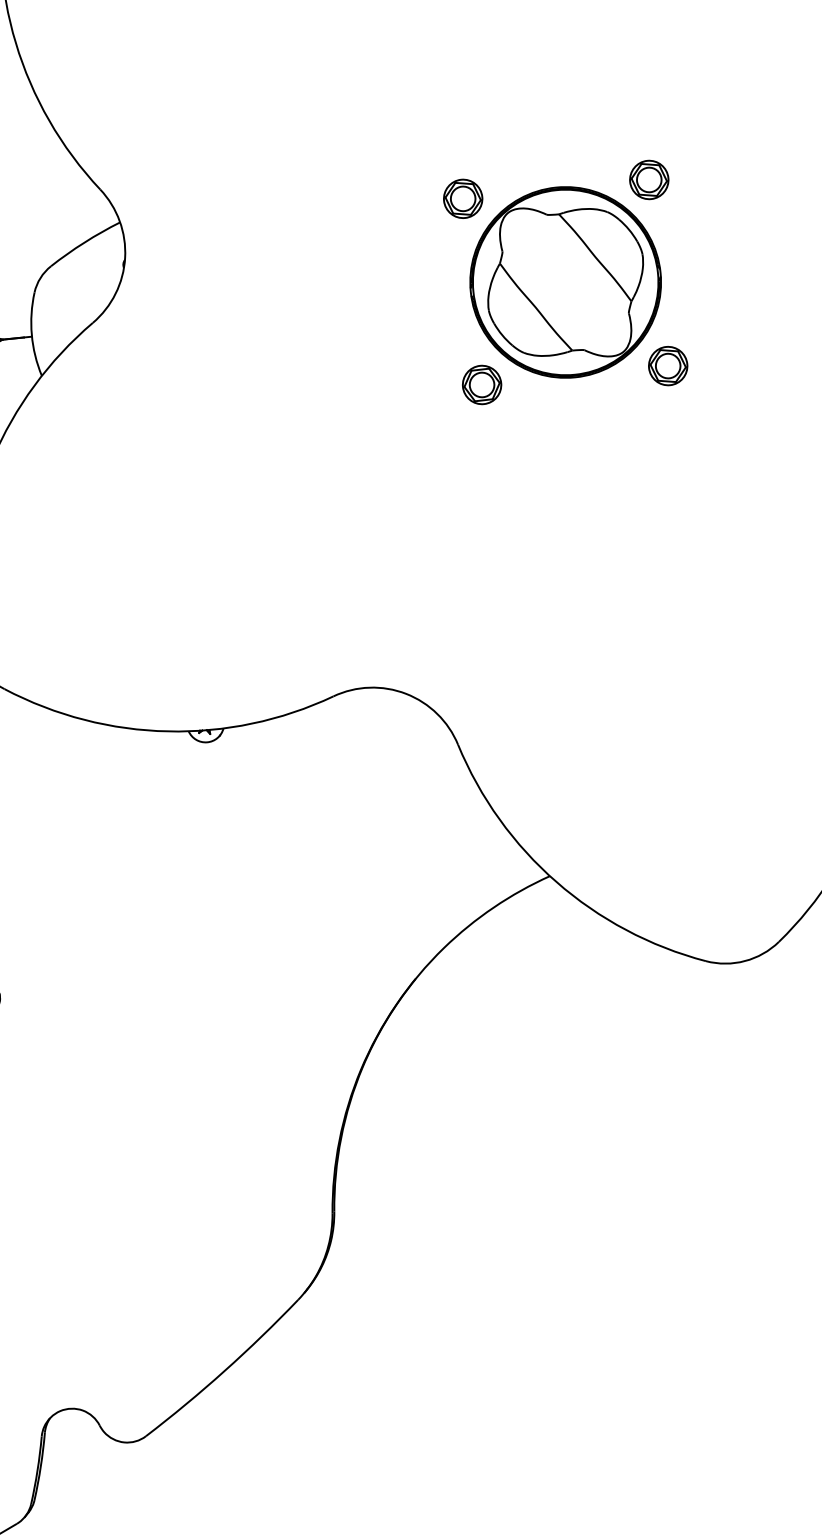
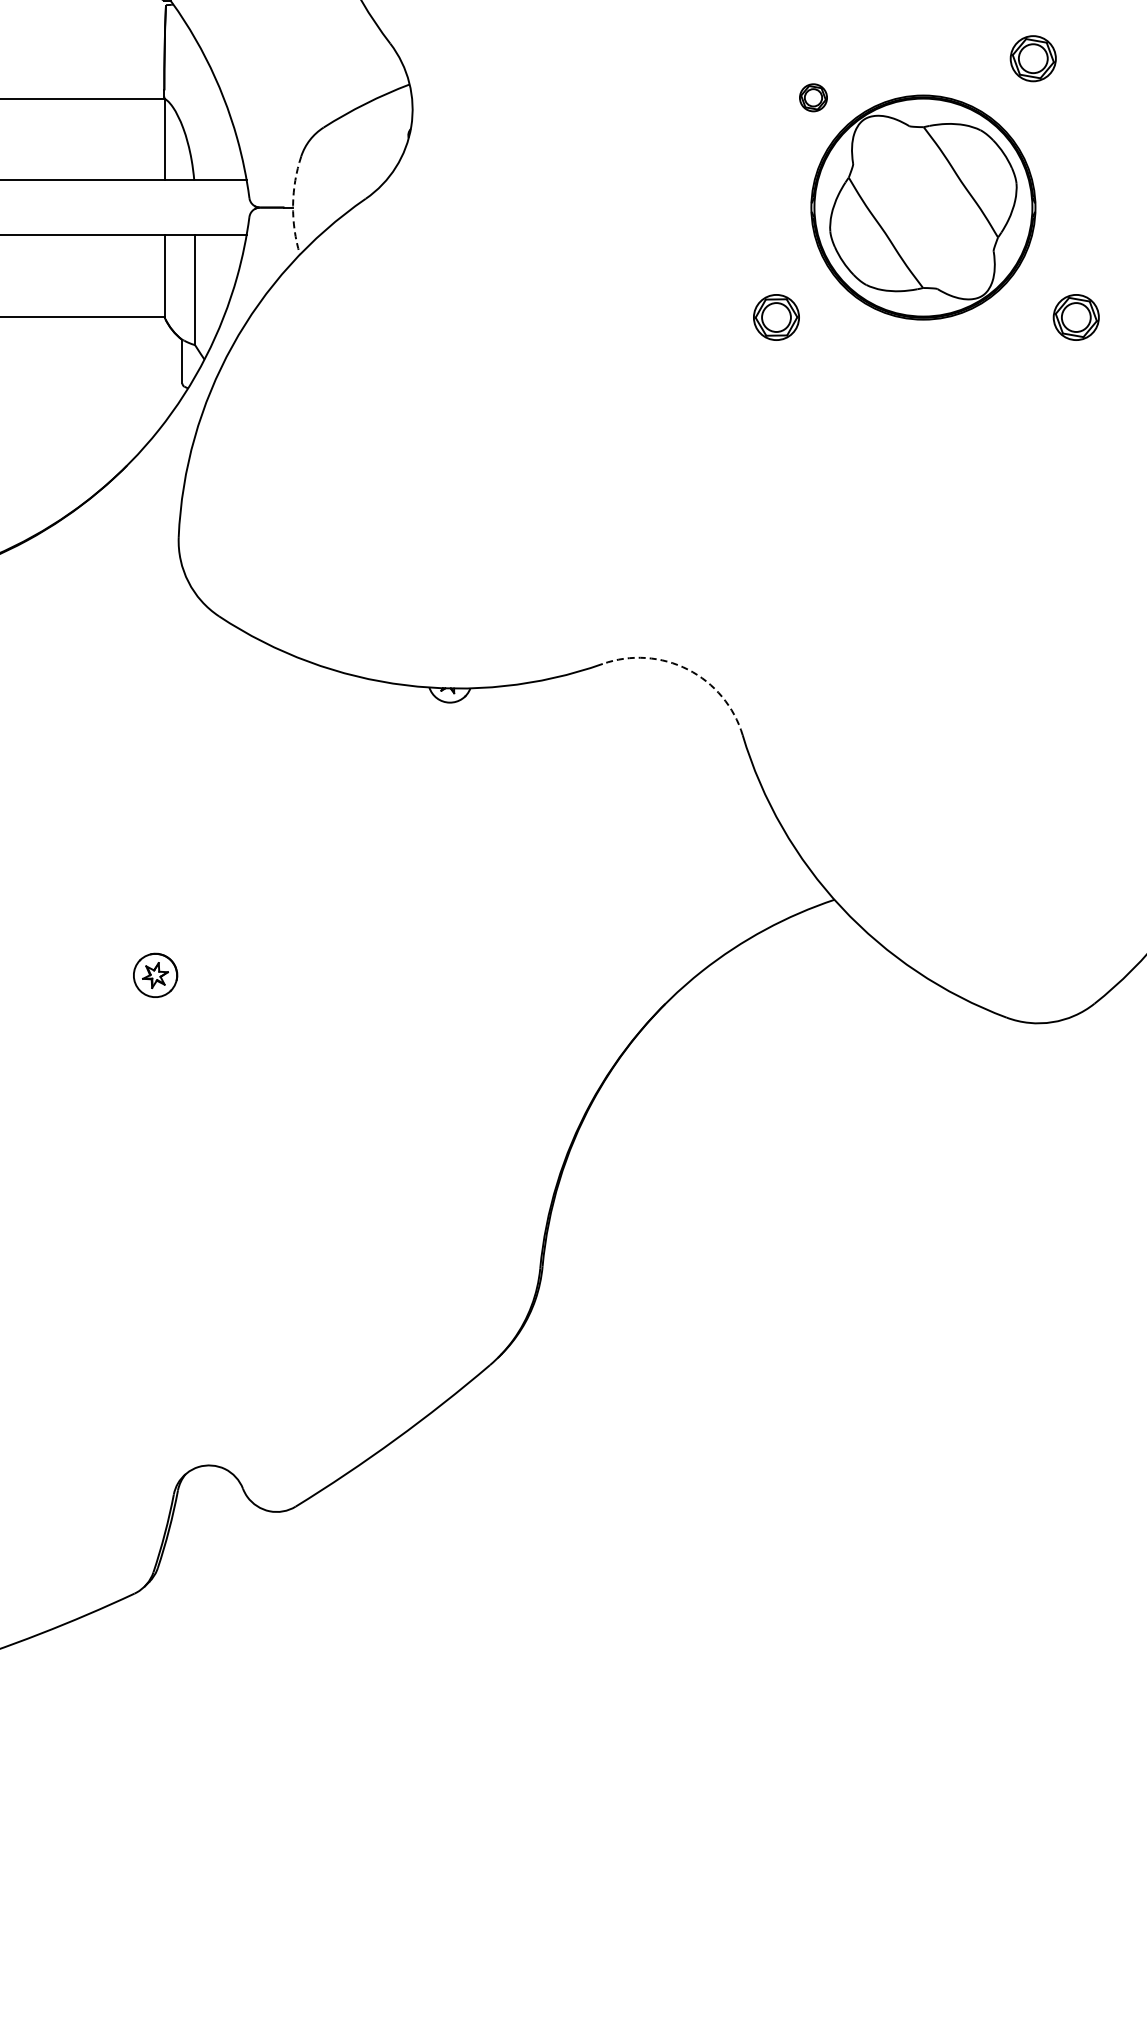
part: (648, 179) -> (1032, 58), moved
part: (463, 198) -> (813, 97), size x0.6
arc: (32, 334) -> (293, 205), solid -> dashed
part: (667, 366) -> (1075, 317), moved
part: (482, 384) -> (776, 317), moved
arc: (406, 693) -> (688, 669), solid -> dashed

